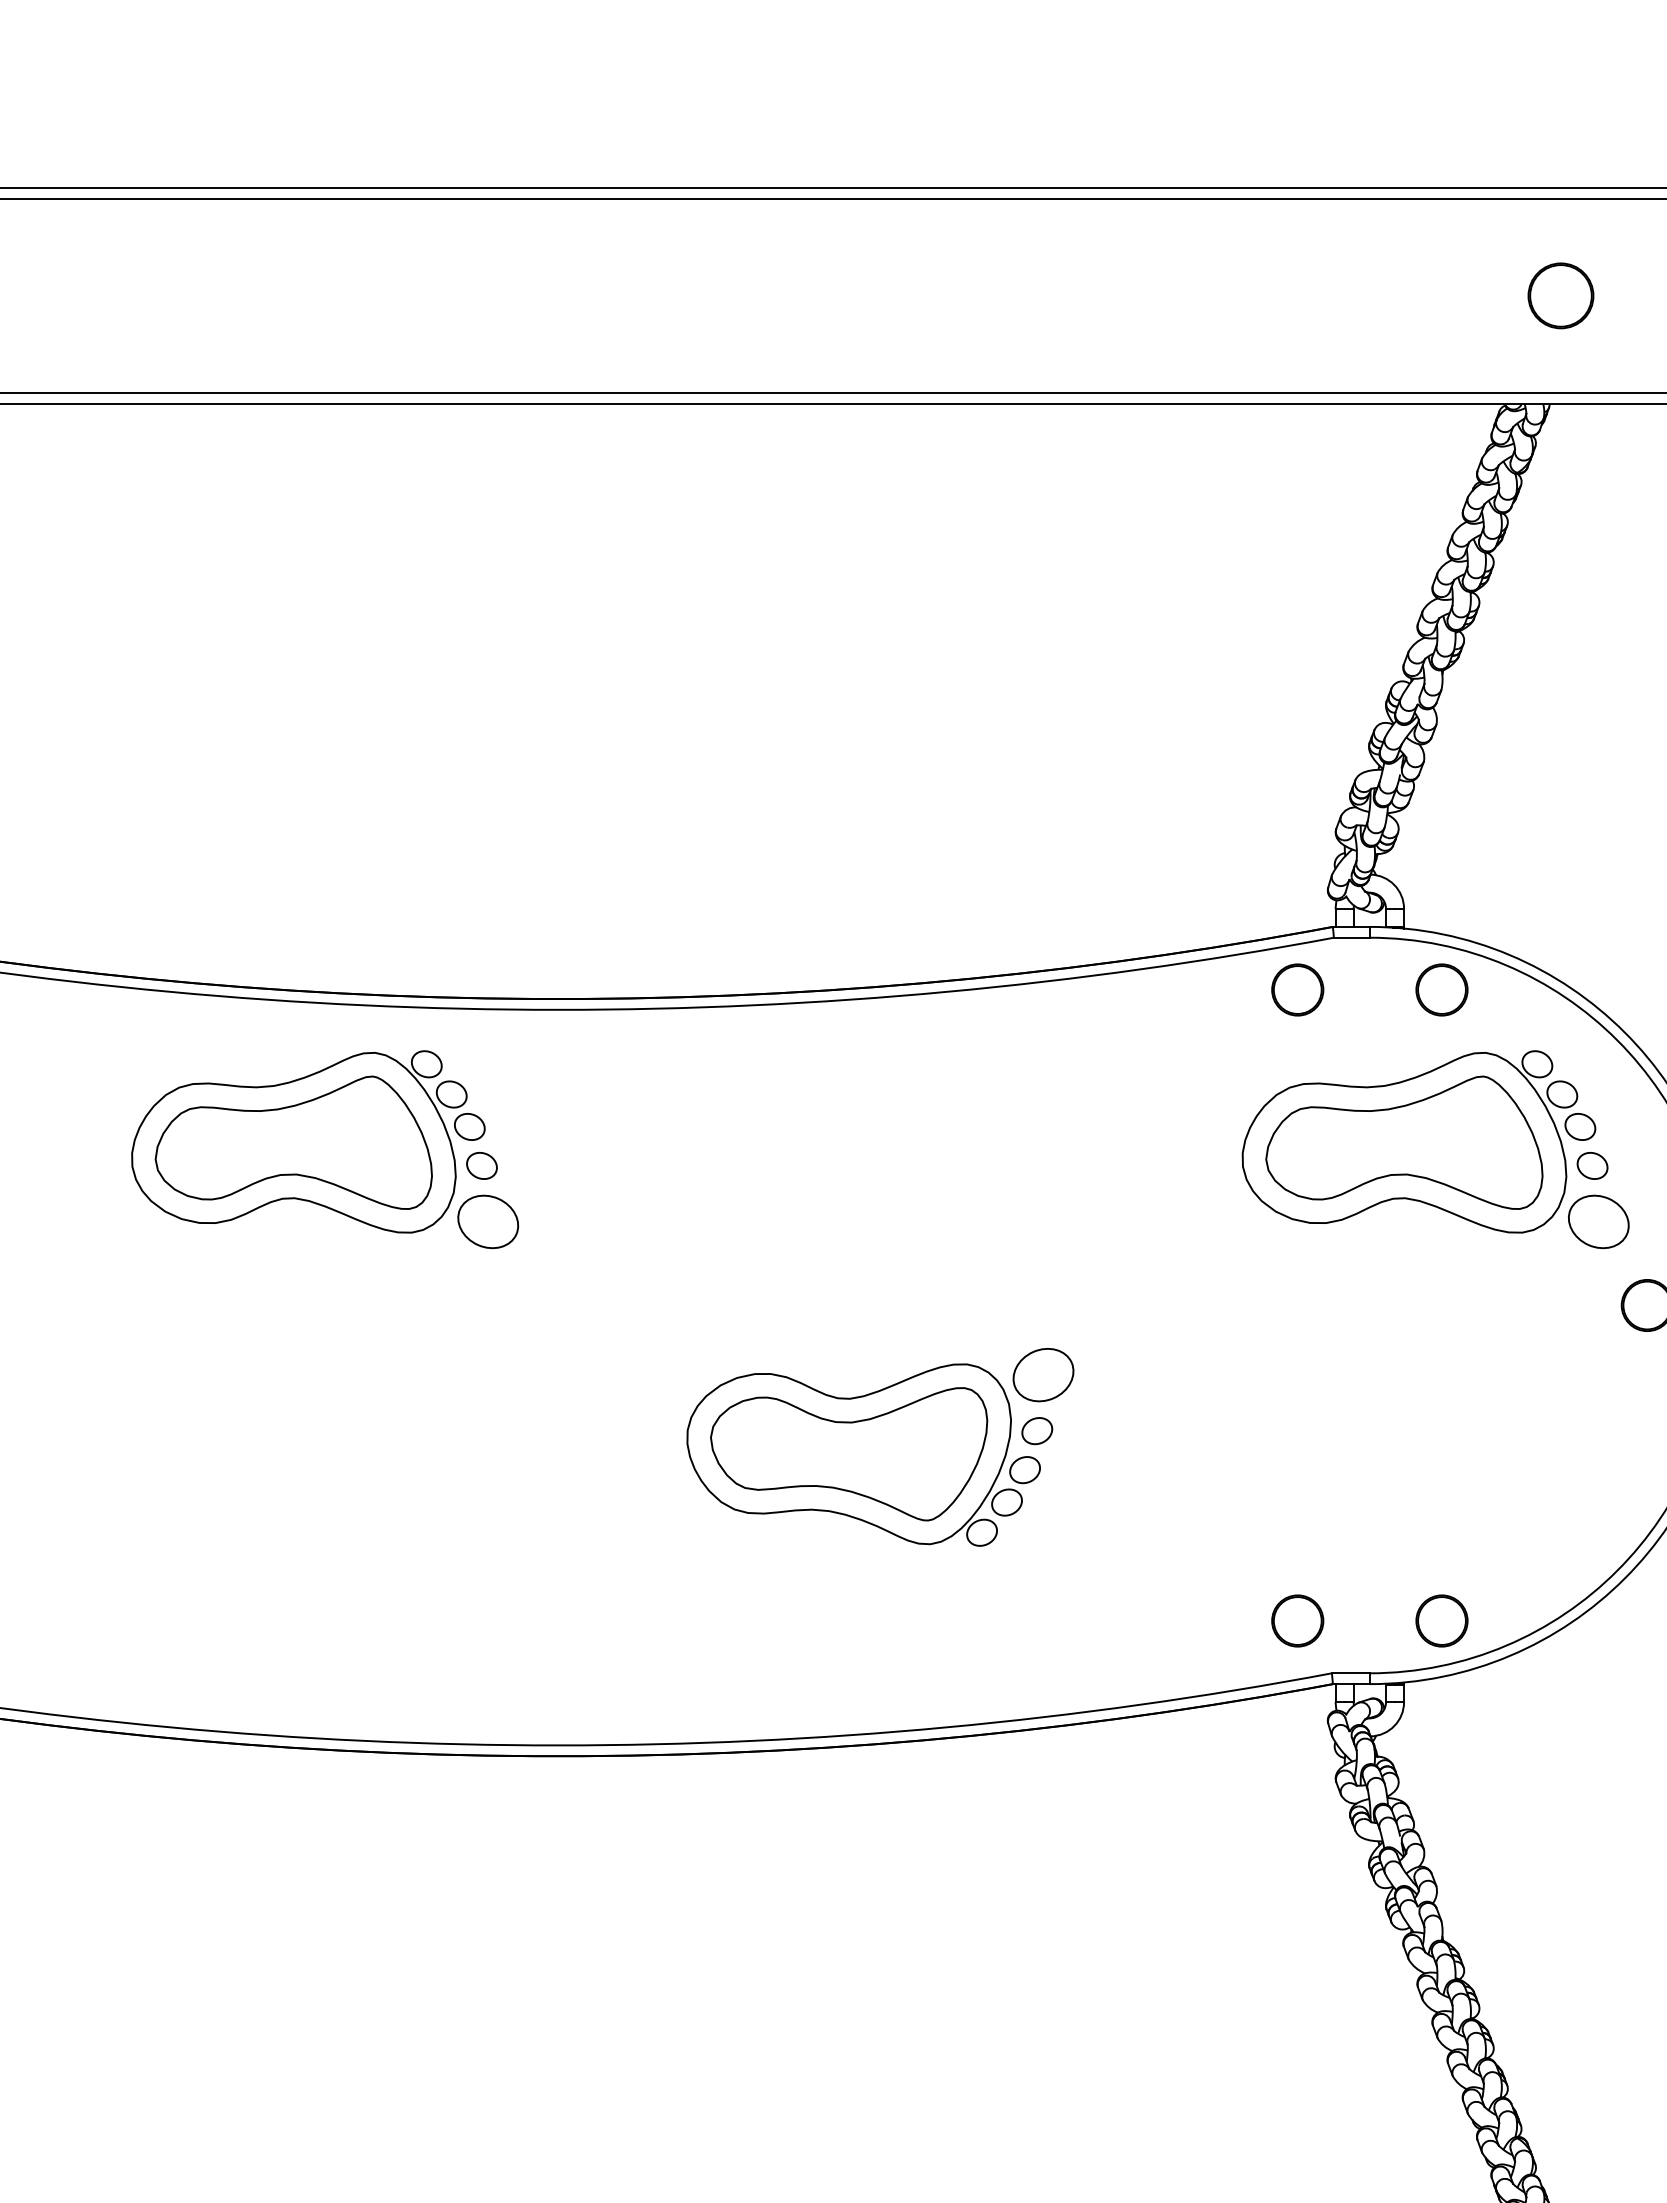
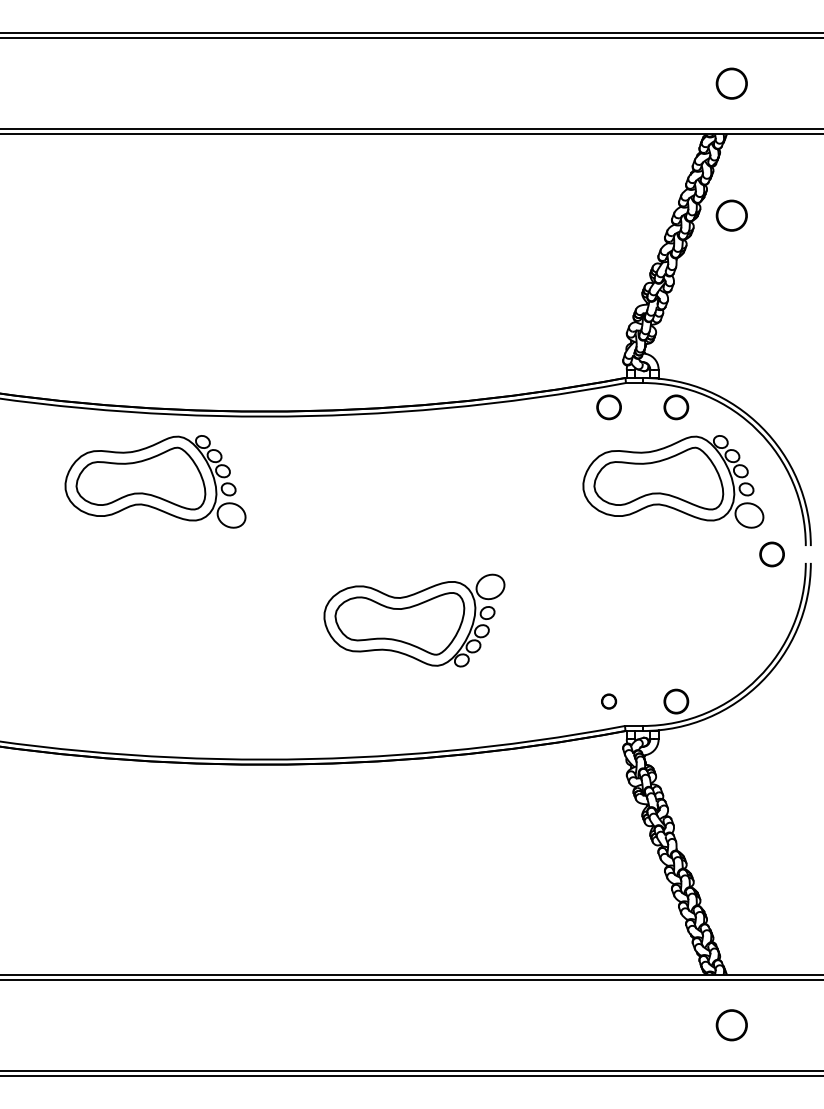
circle: (1560, 578) -> (731, 215), added
part: (1296, 1620) -> (608, 701), size x0.6

